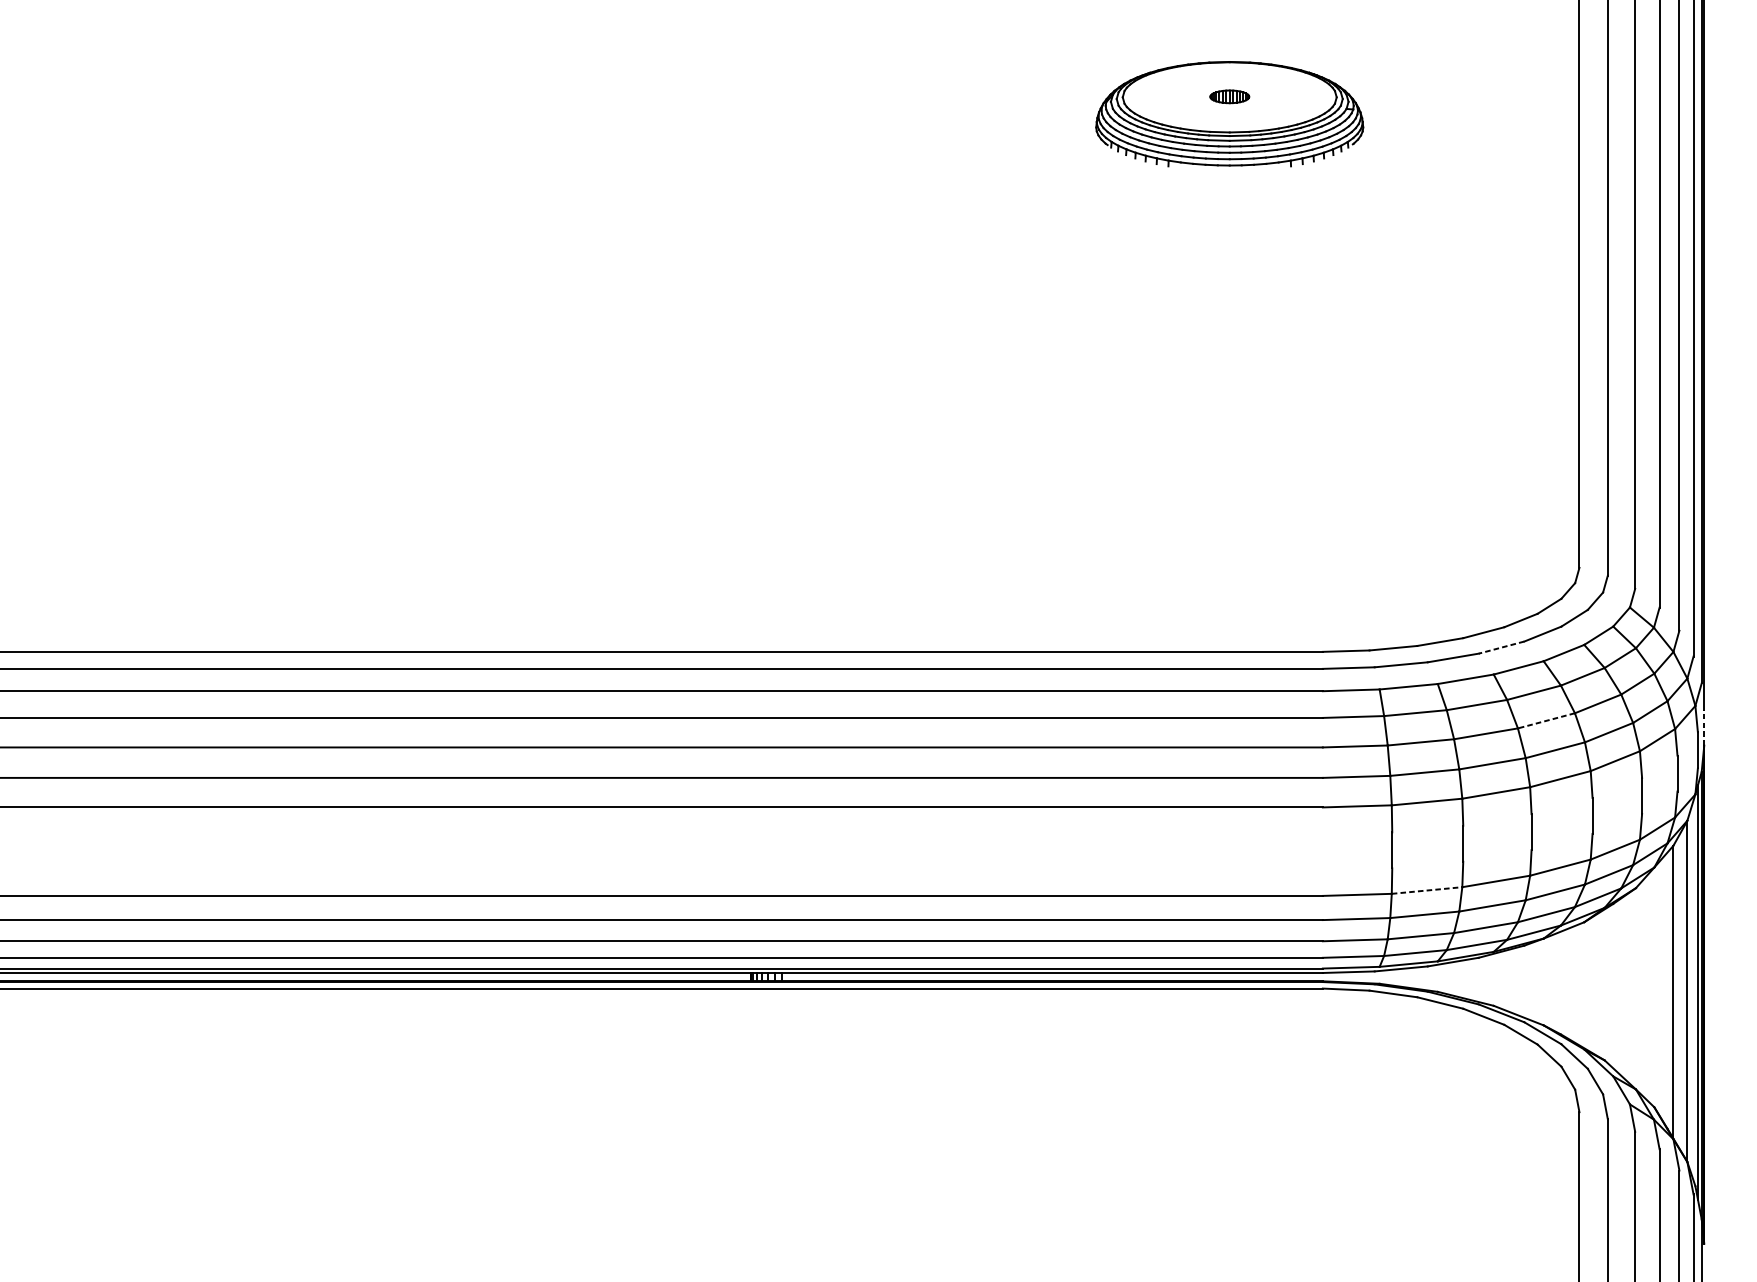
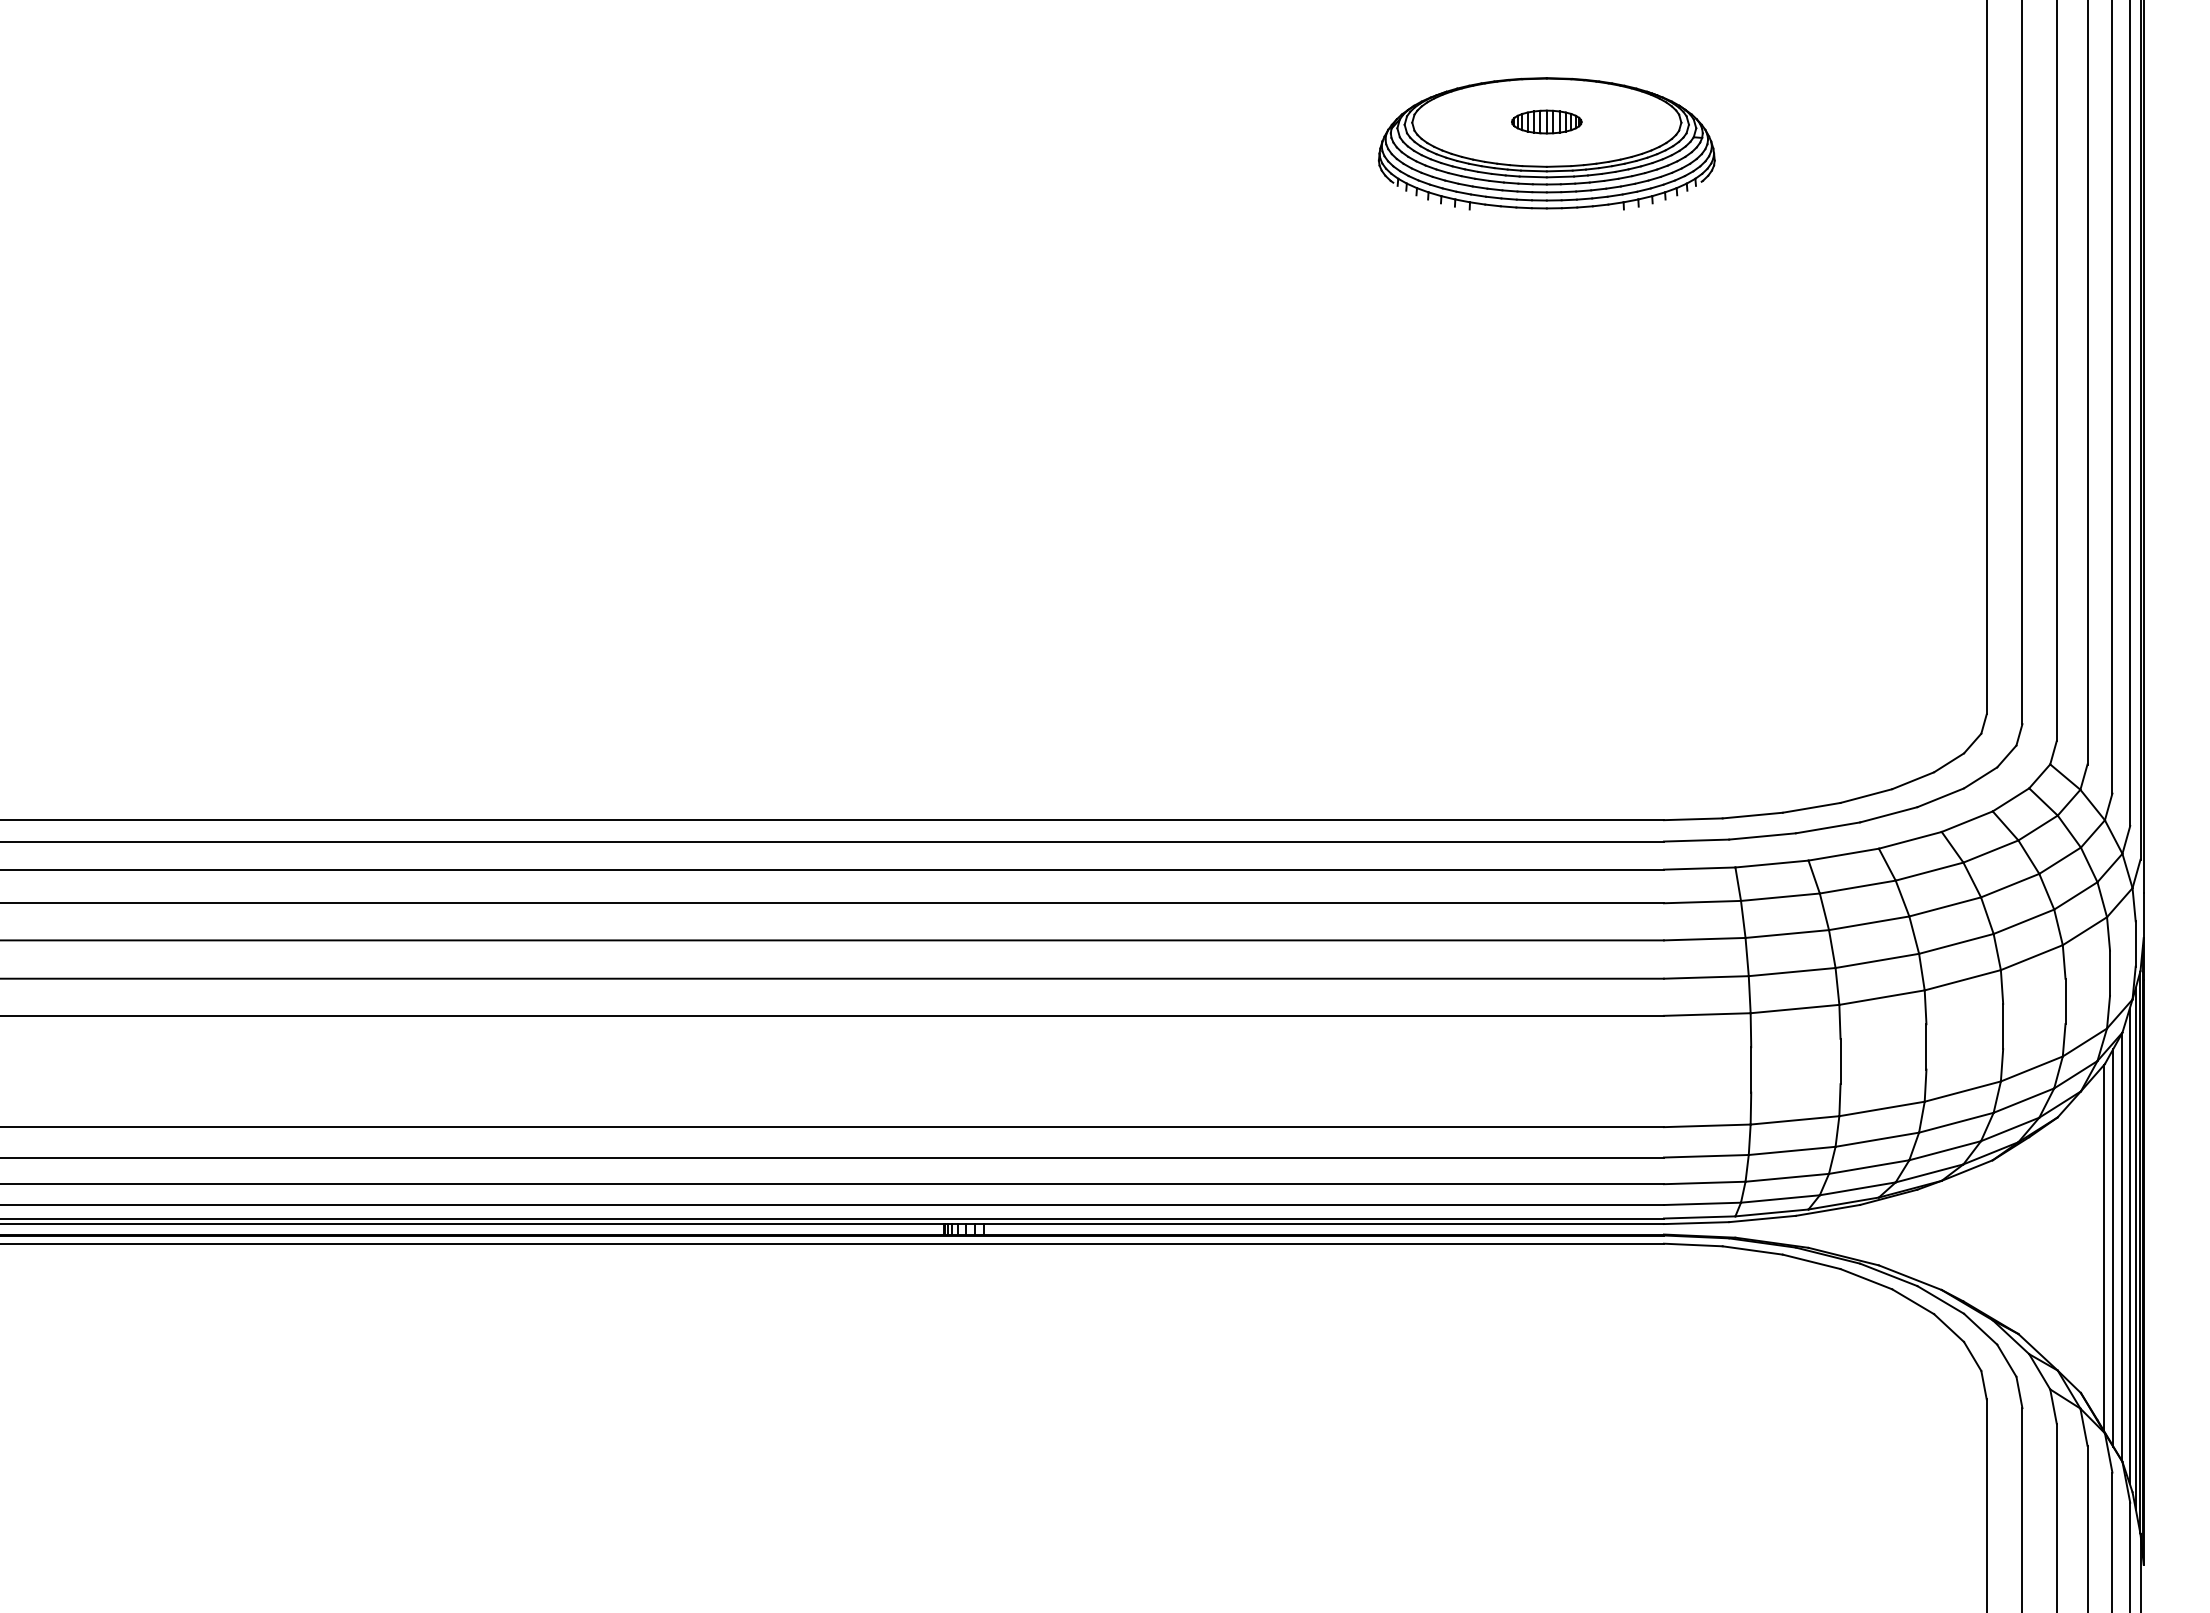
part: (1229, 96) -> (1546, 121), size x1.43
line: (1501, 647) -> (1888, 814), dashed -> solid
line: (1545, 721) -> (1944, 907), dashed -> solid
line: (1704, 727) -> (2143, 915), dashed -> solid
line: (1427, 890) -> (1795, 1120), dashed -> solid
line: (1692, 990) -> (2129, 1246), added
line: (1680, 991) -> (2113, 1247), added

